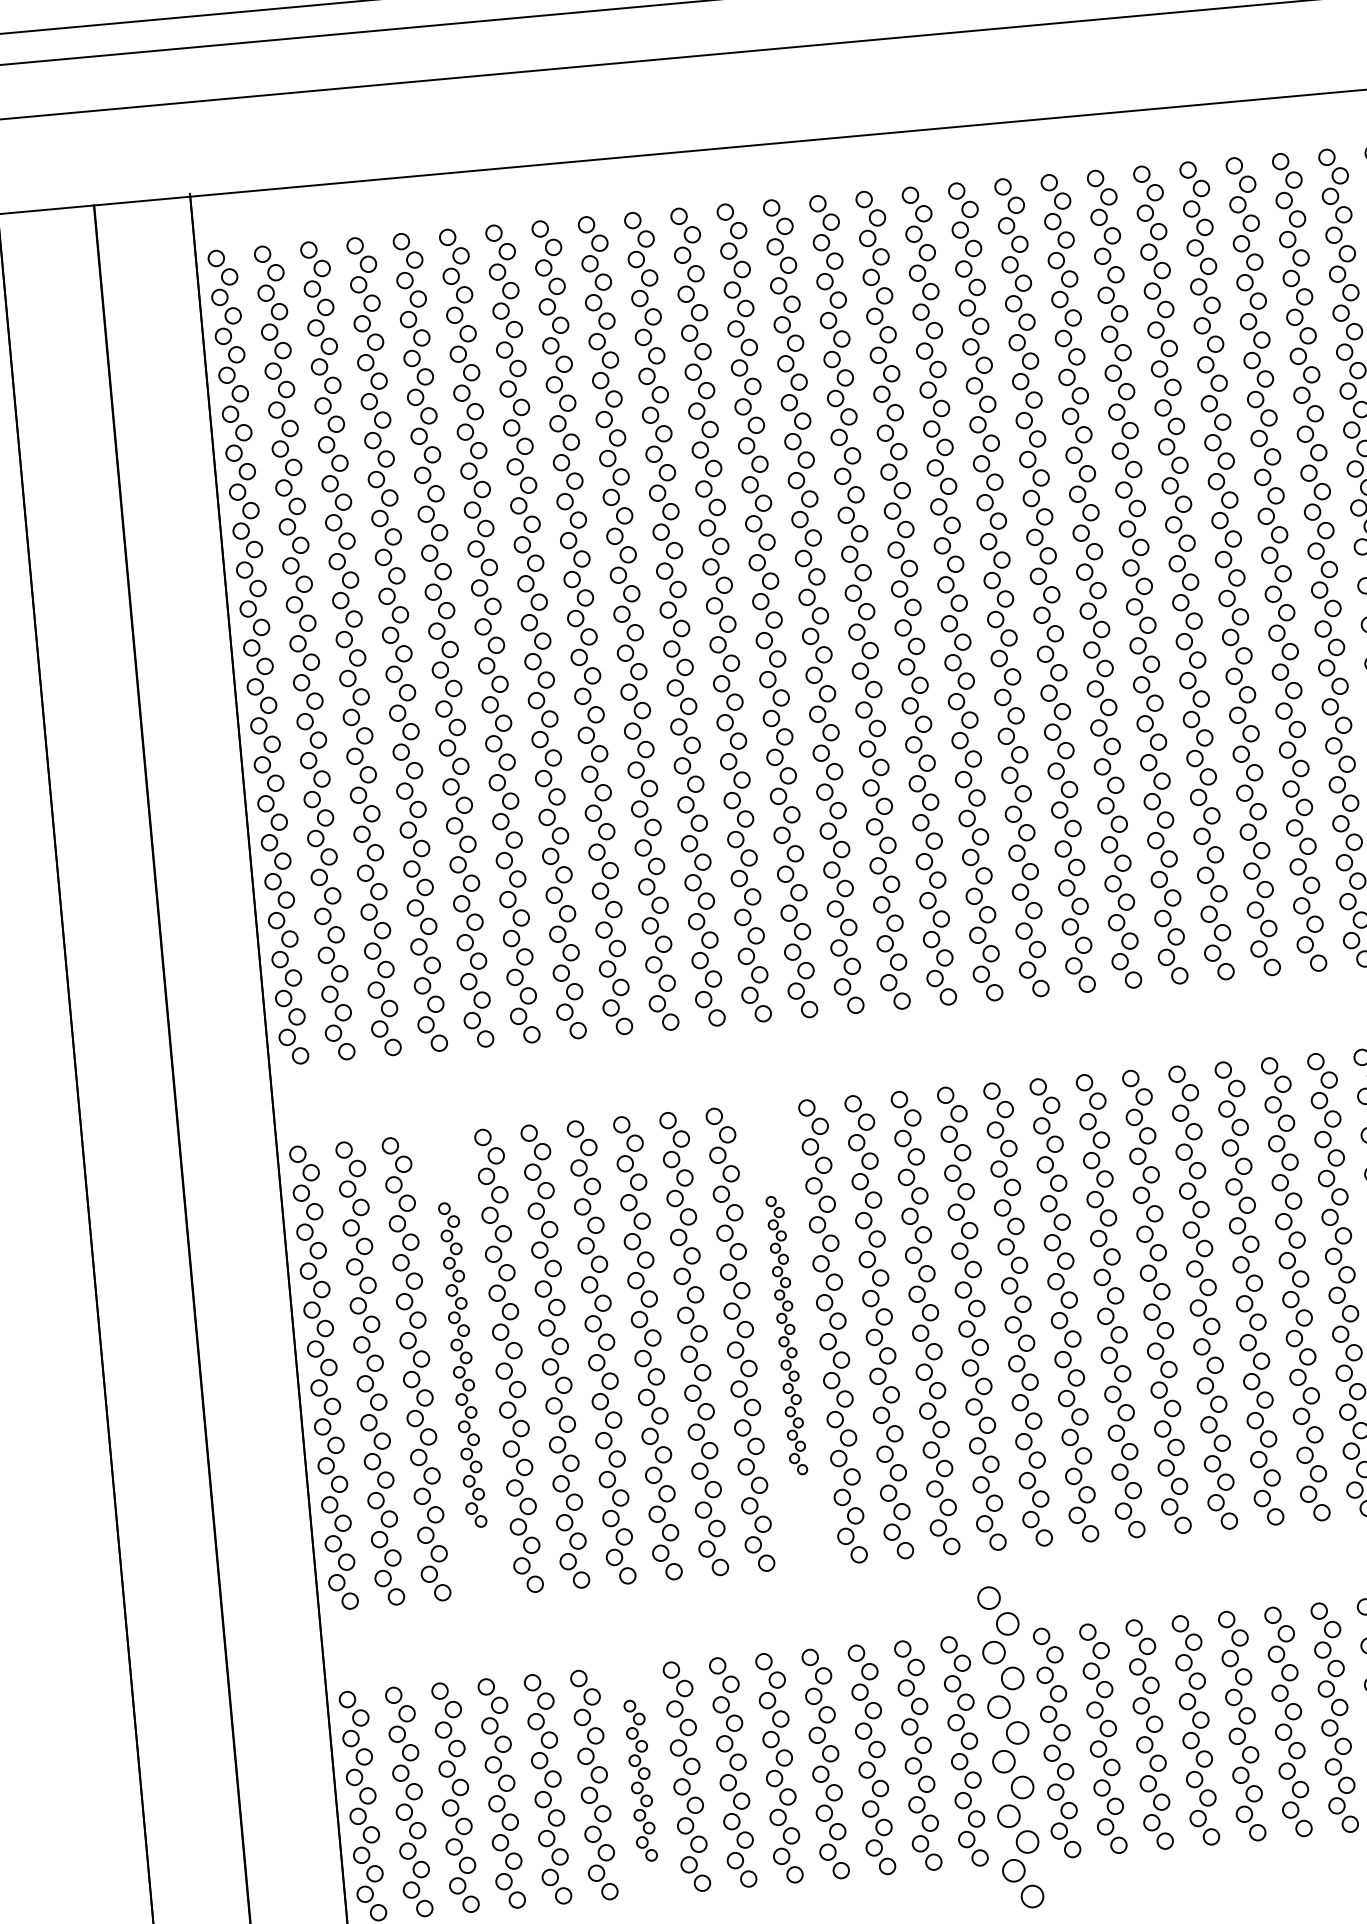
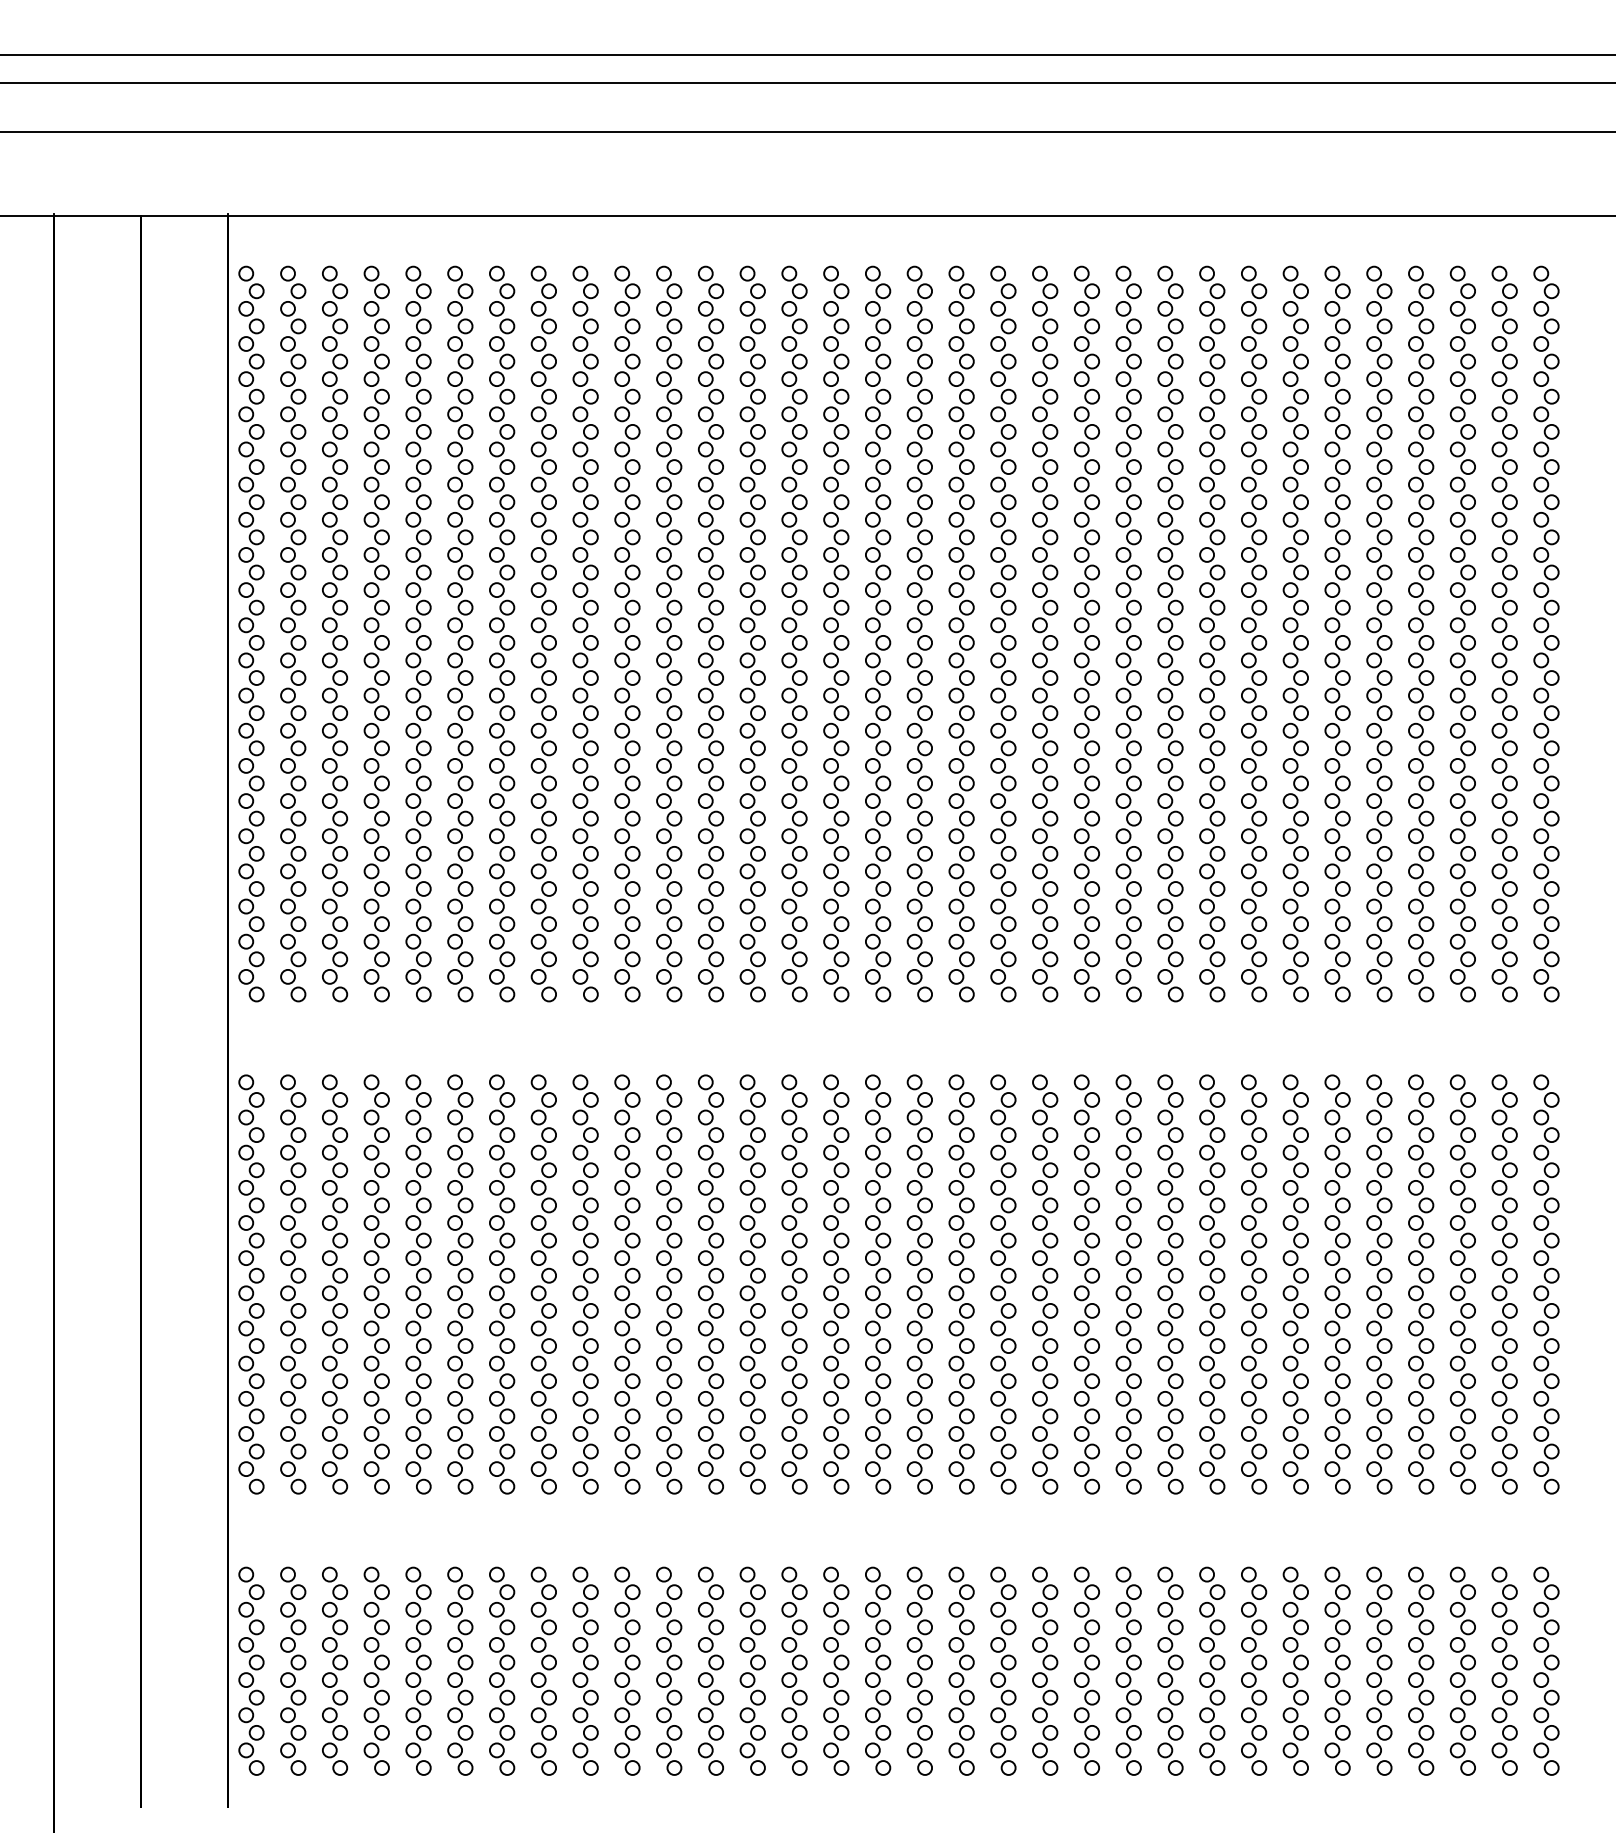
part: (787, 1335) -> (669, 1284), size x1.67
part: (462, 1365) -> (376, 1284), size x1.43
part: (1010, 1746) -> (836, 1670), size x0.71
part: (641, 1779) -> (502, 1670), size x1.43

